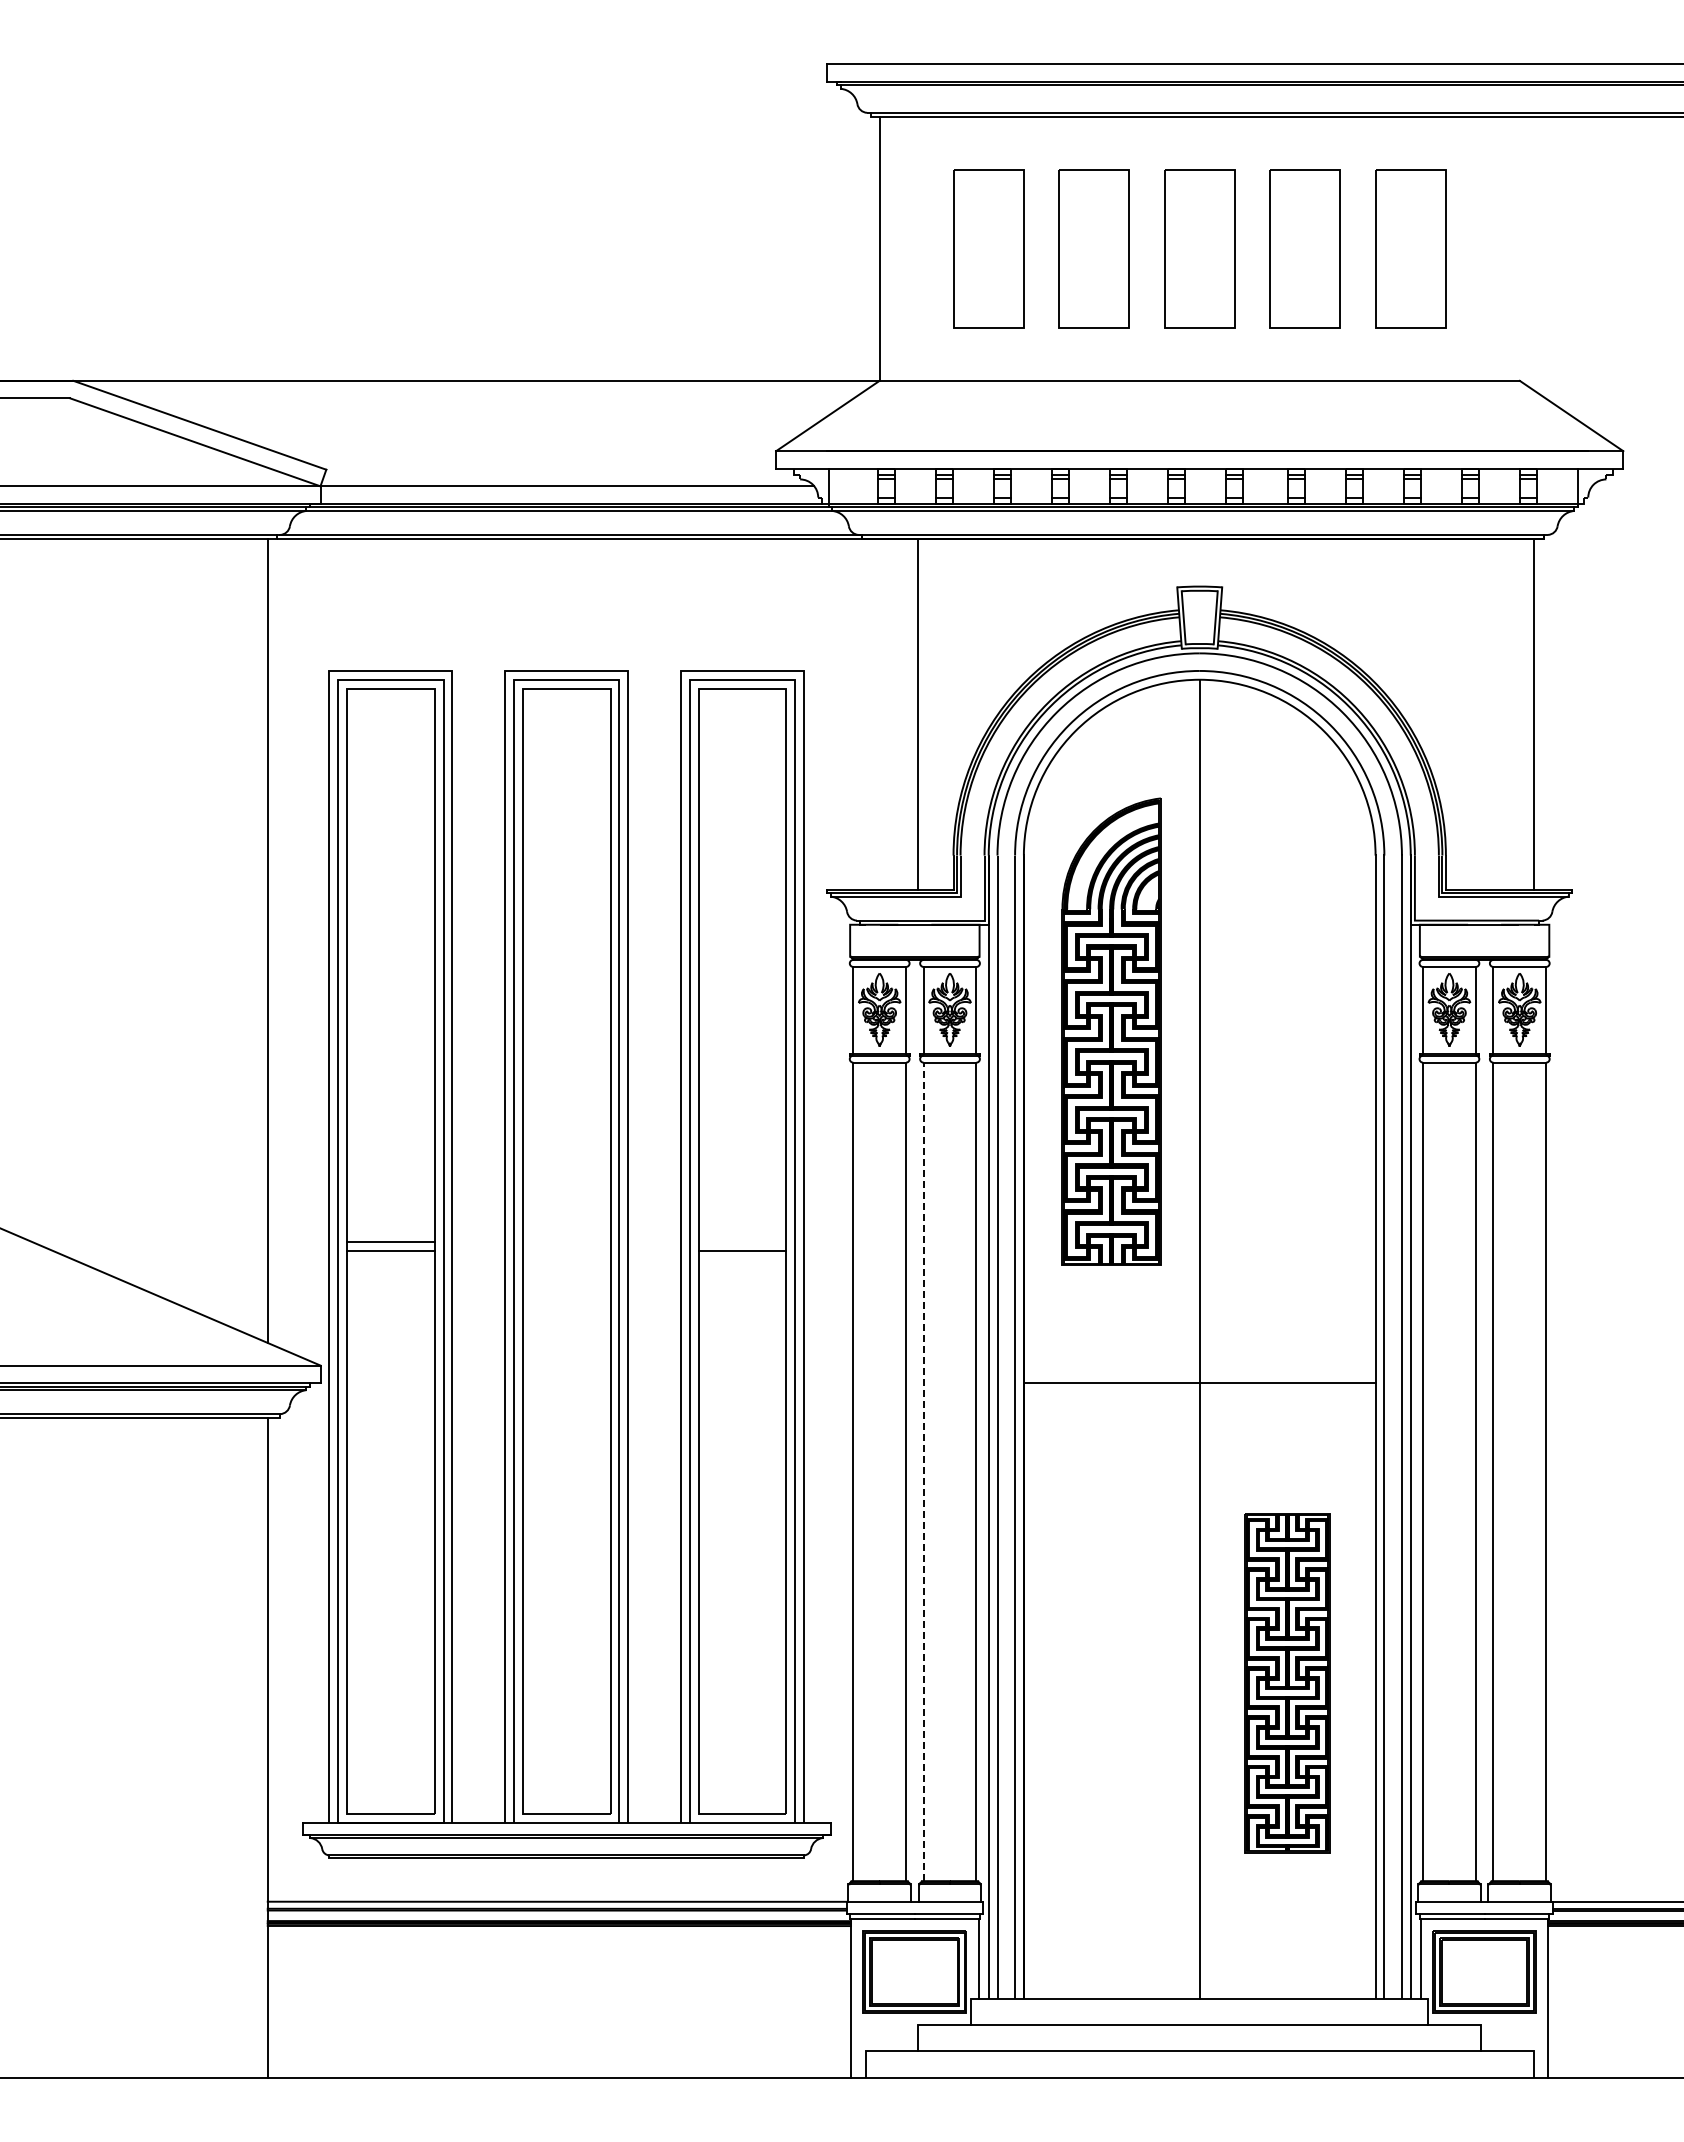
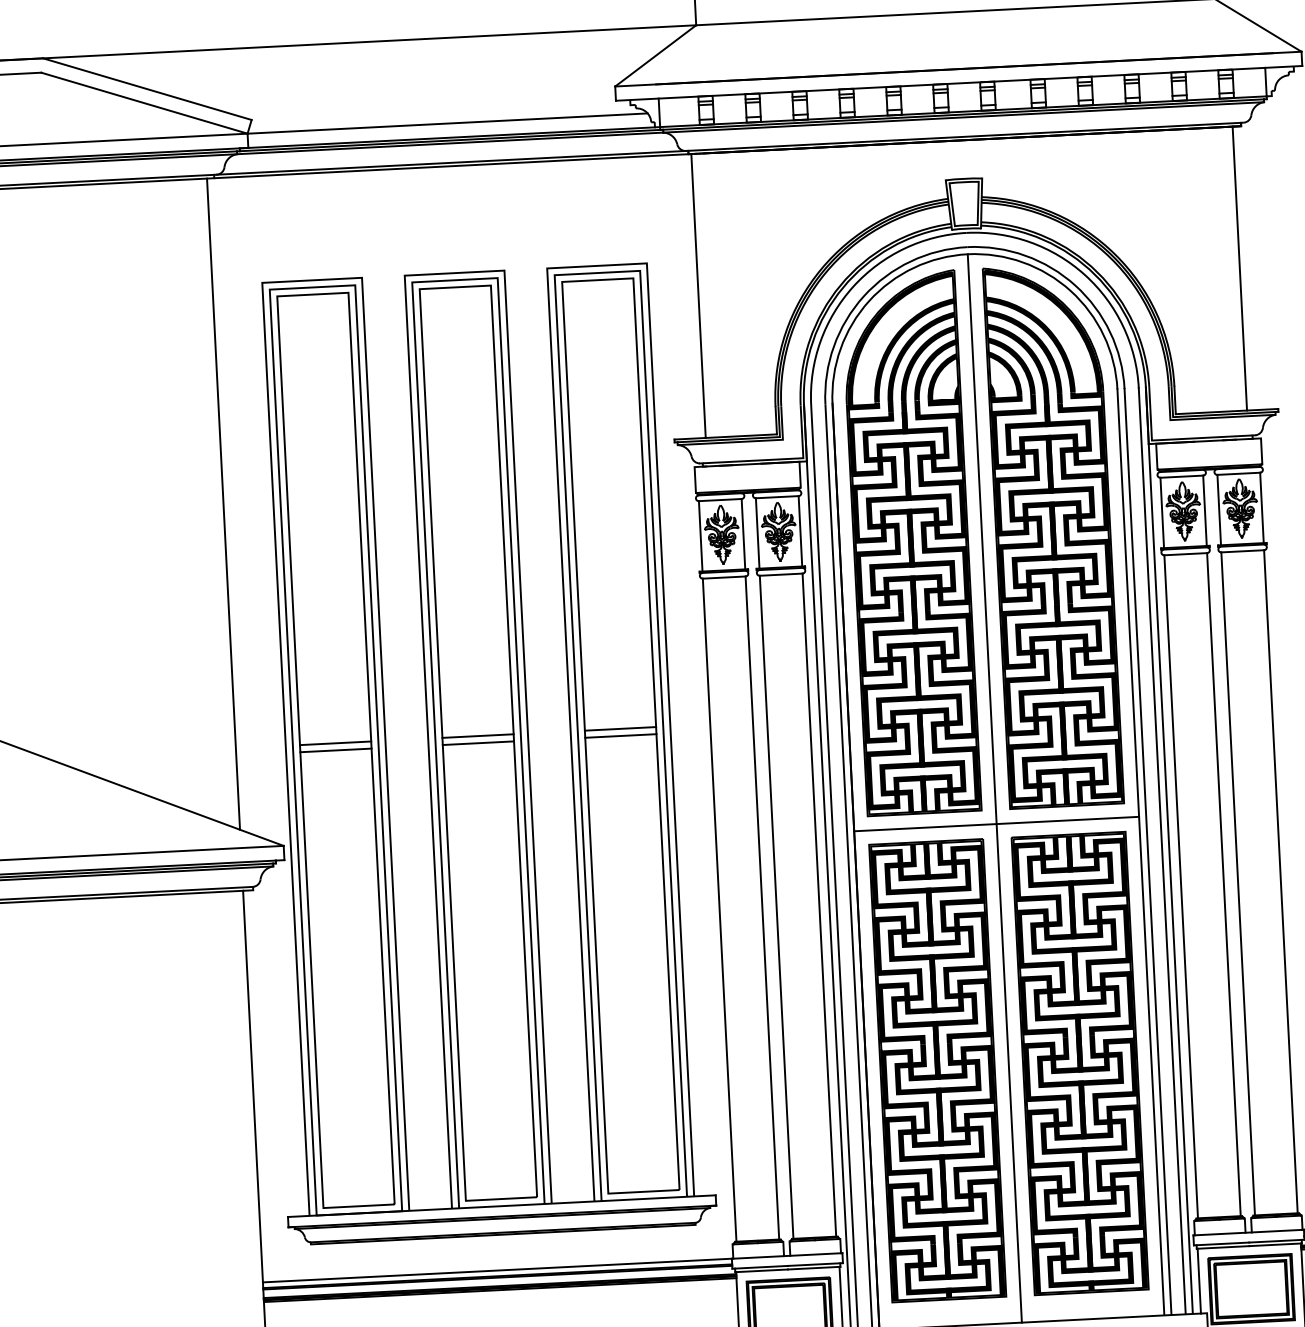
line: (917, 714) -> (698, 296), moved
part: (1111, 1031) -> (910, 542), size x1.43
part: (1287, 1031) -> (1053, 535), added
line: (566, 1242) -> (477, 736), added
line: (742, 1242) -> (620, 728), added
line: (566, 1251) -> (478, 743), added
line: (923, 1471) -> (776, 906), dashed -> solid
part: (1111, 1683) -> (937, 1070), added
part: (1287, 1683) -> (1080, 1063), size x1.67

